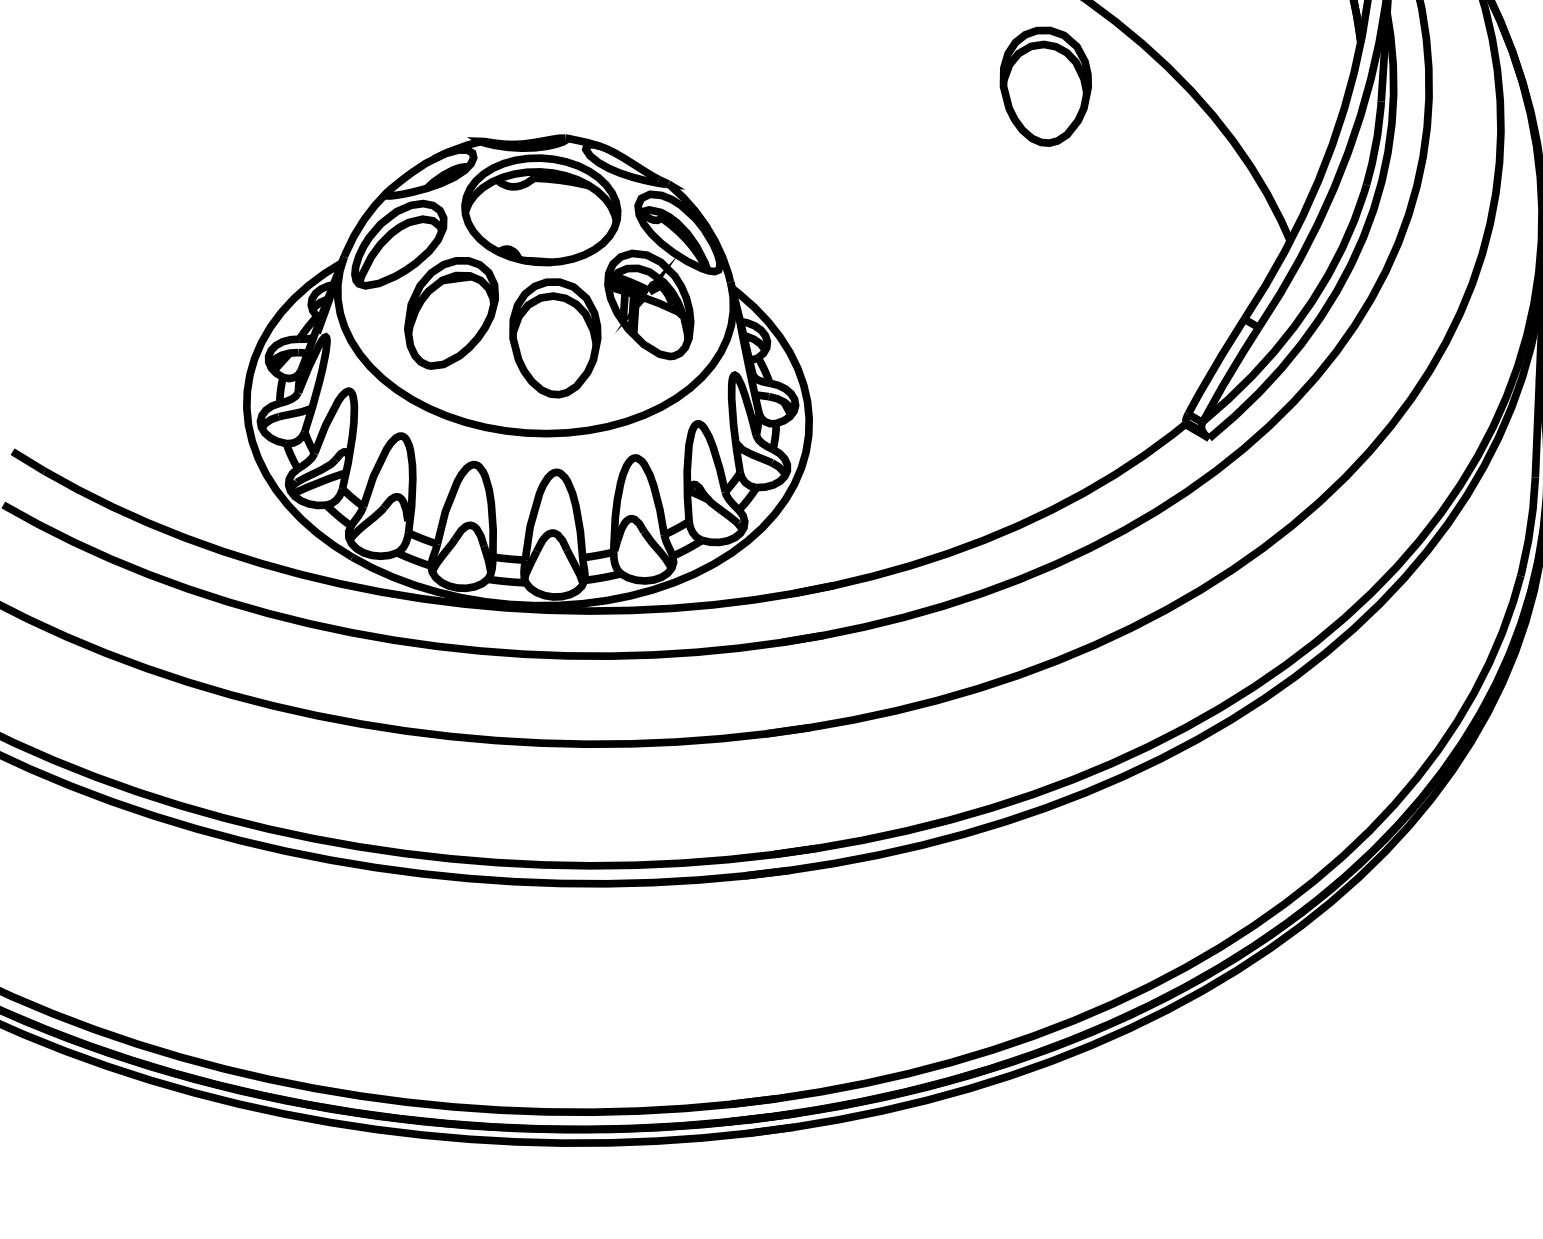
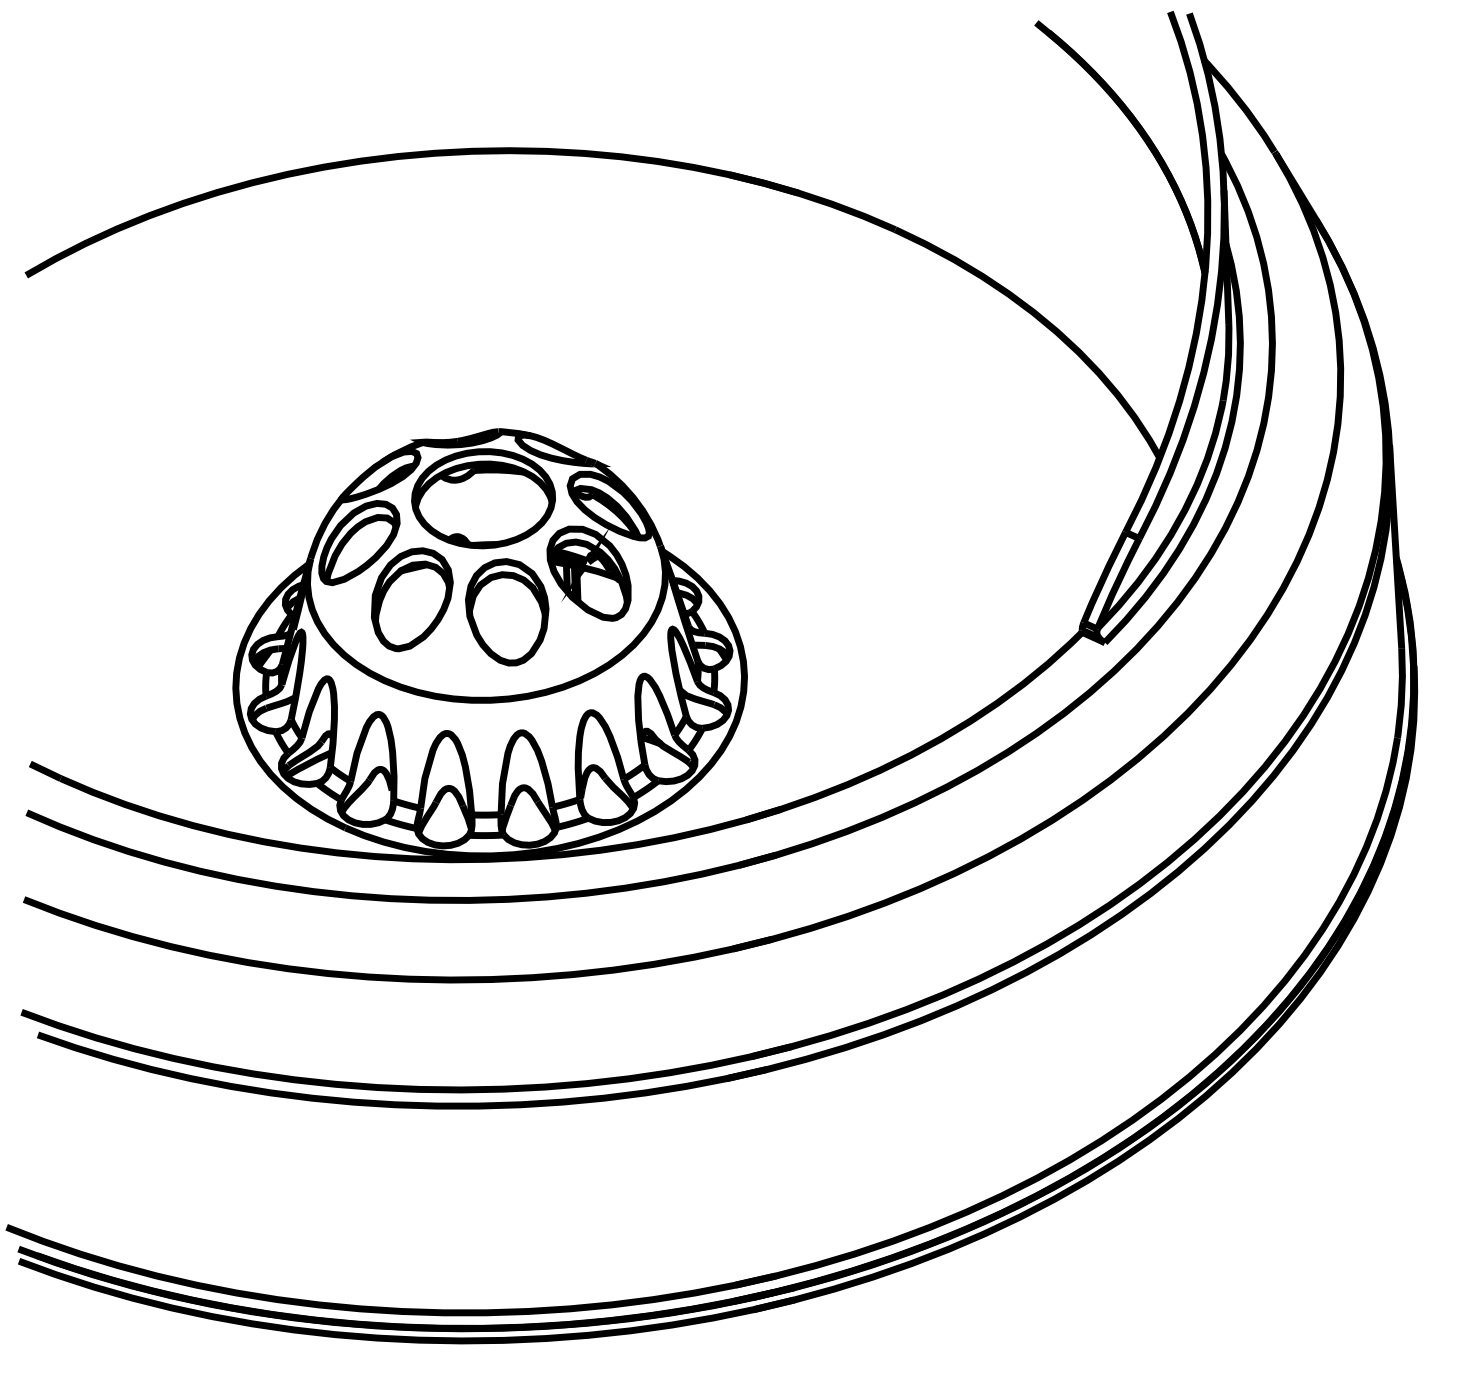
part: (1045, 86) -> (925, 341), removed

